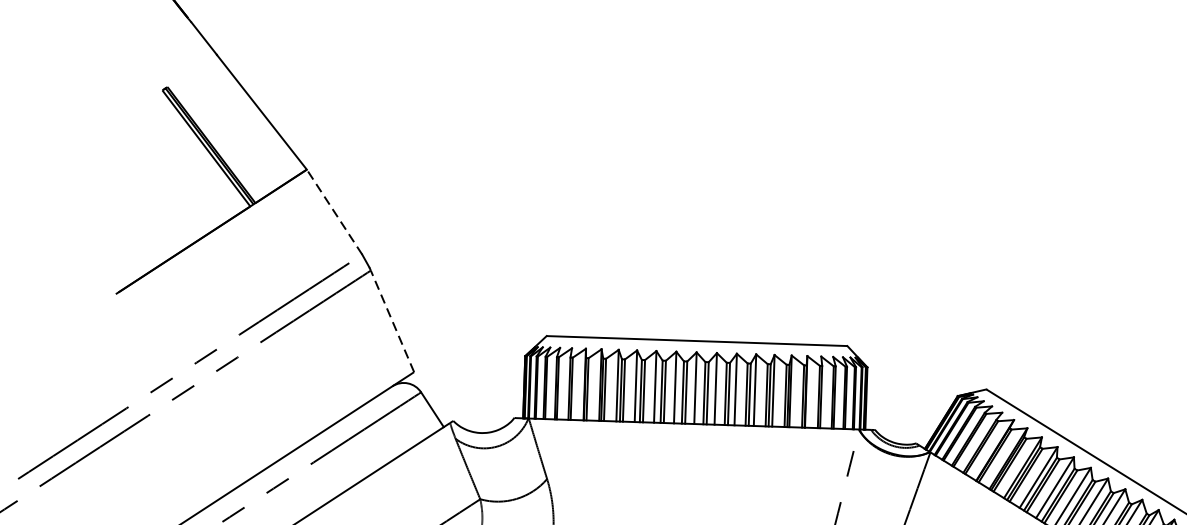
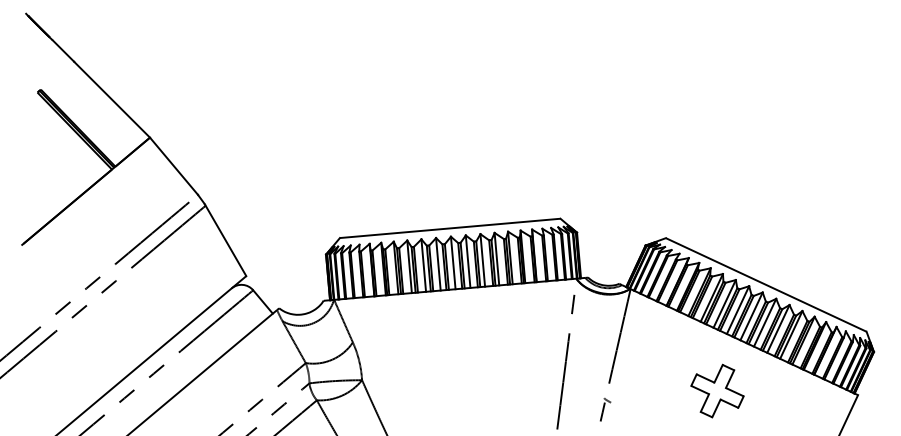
line: (333, 211) -> (173, 165), dashed -> solid
line: (393, 320) -> (226, 240), dashed -> solid

